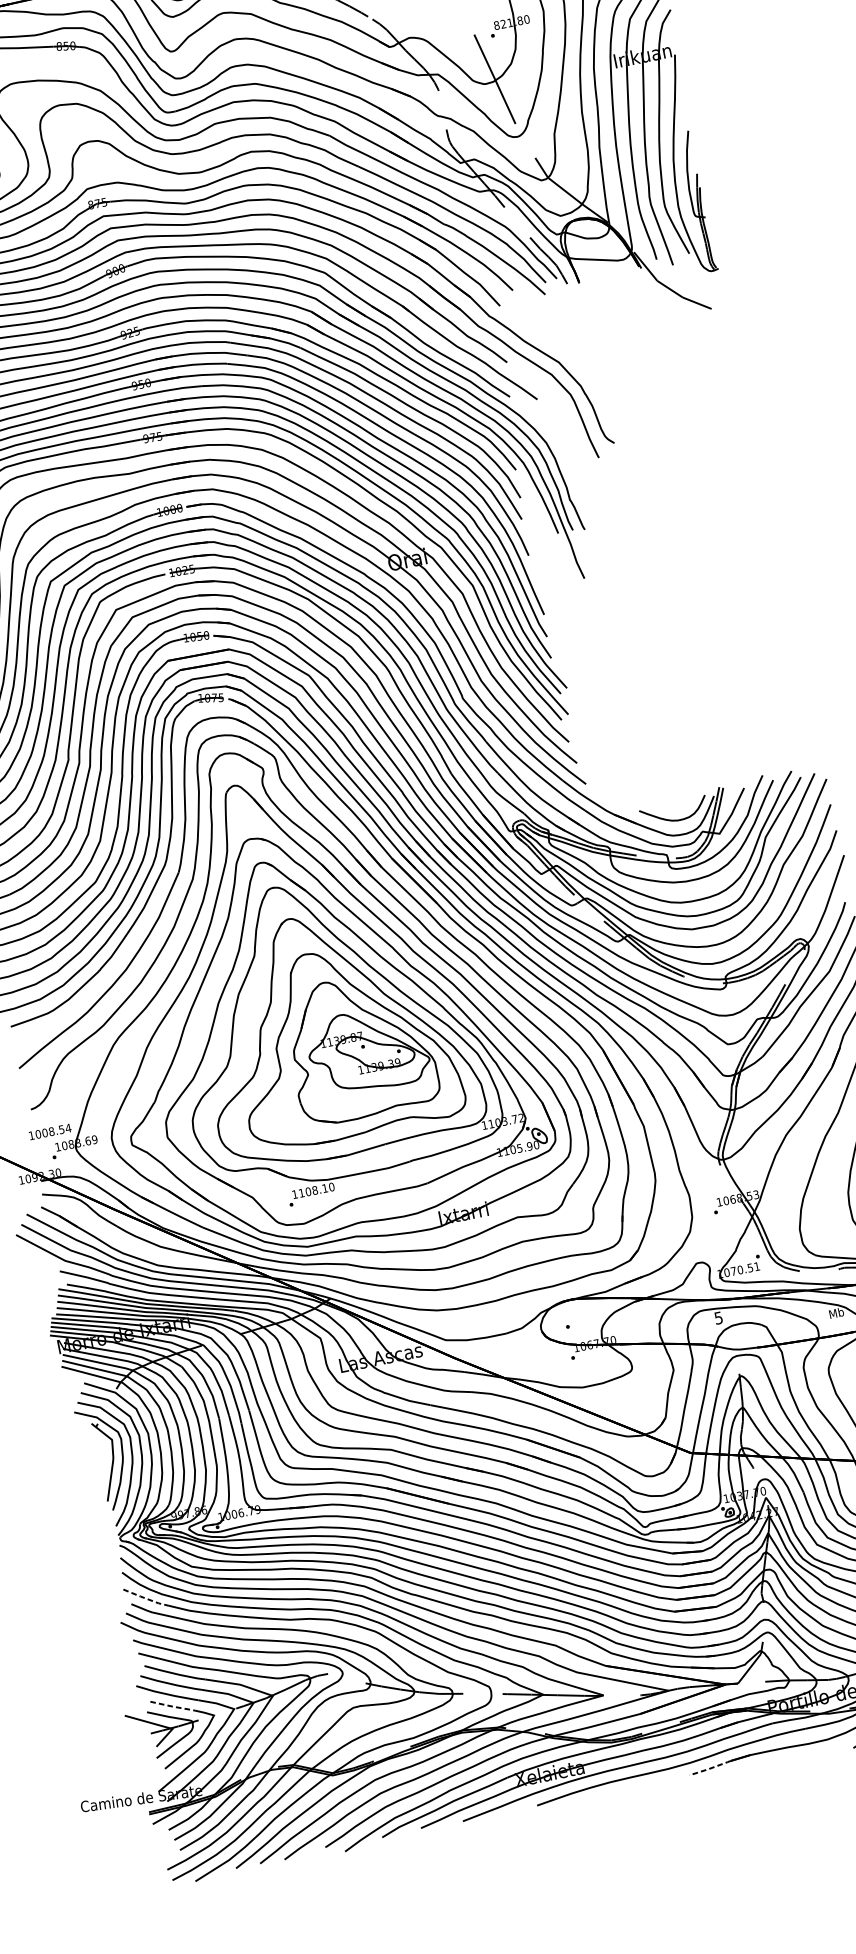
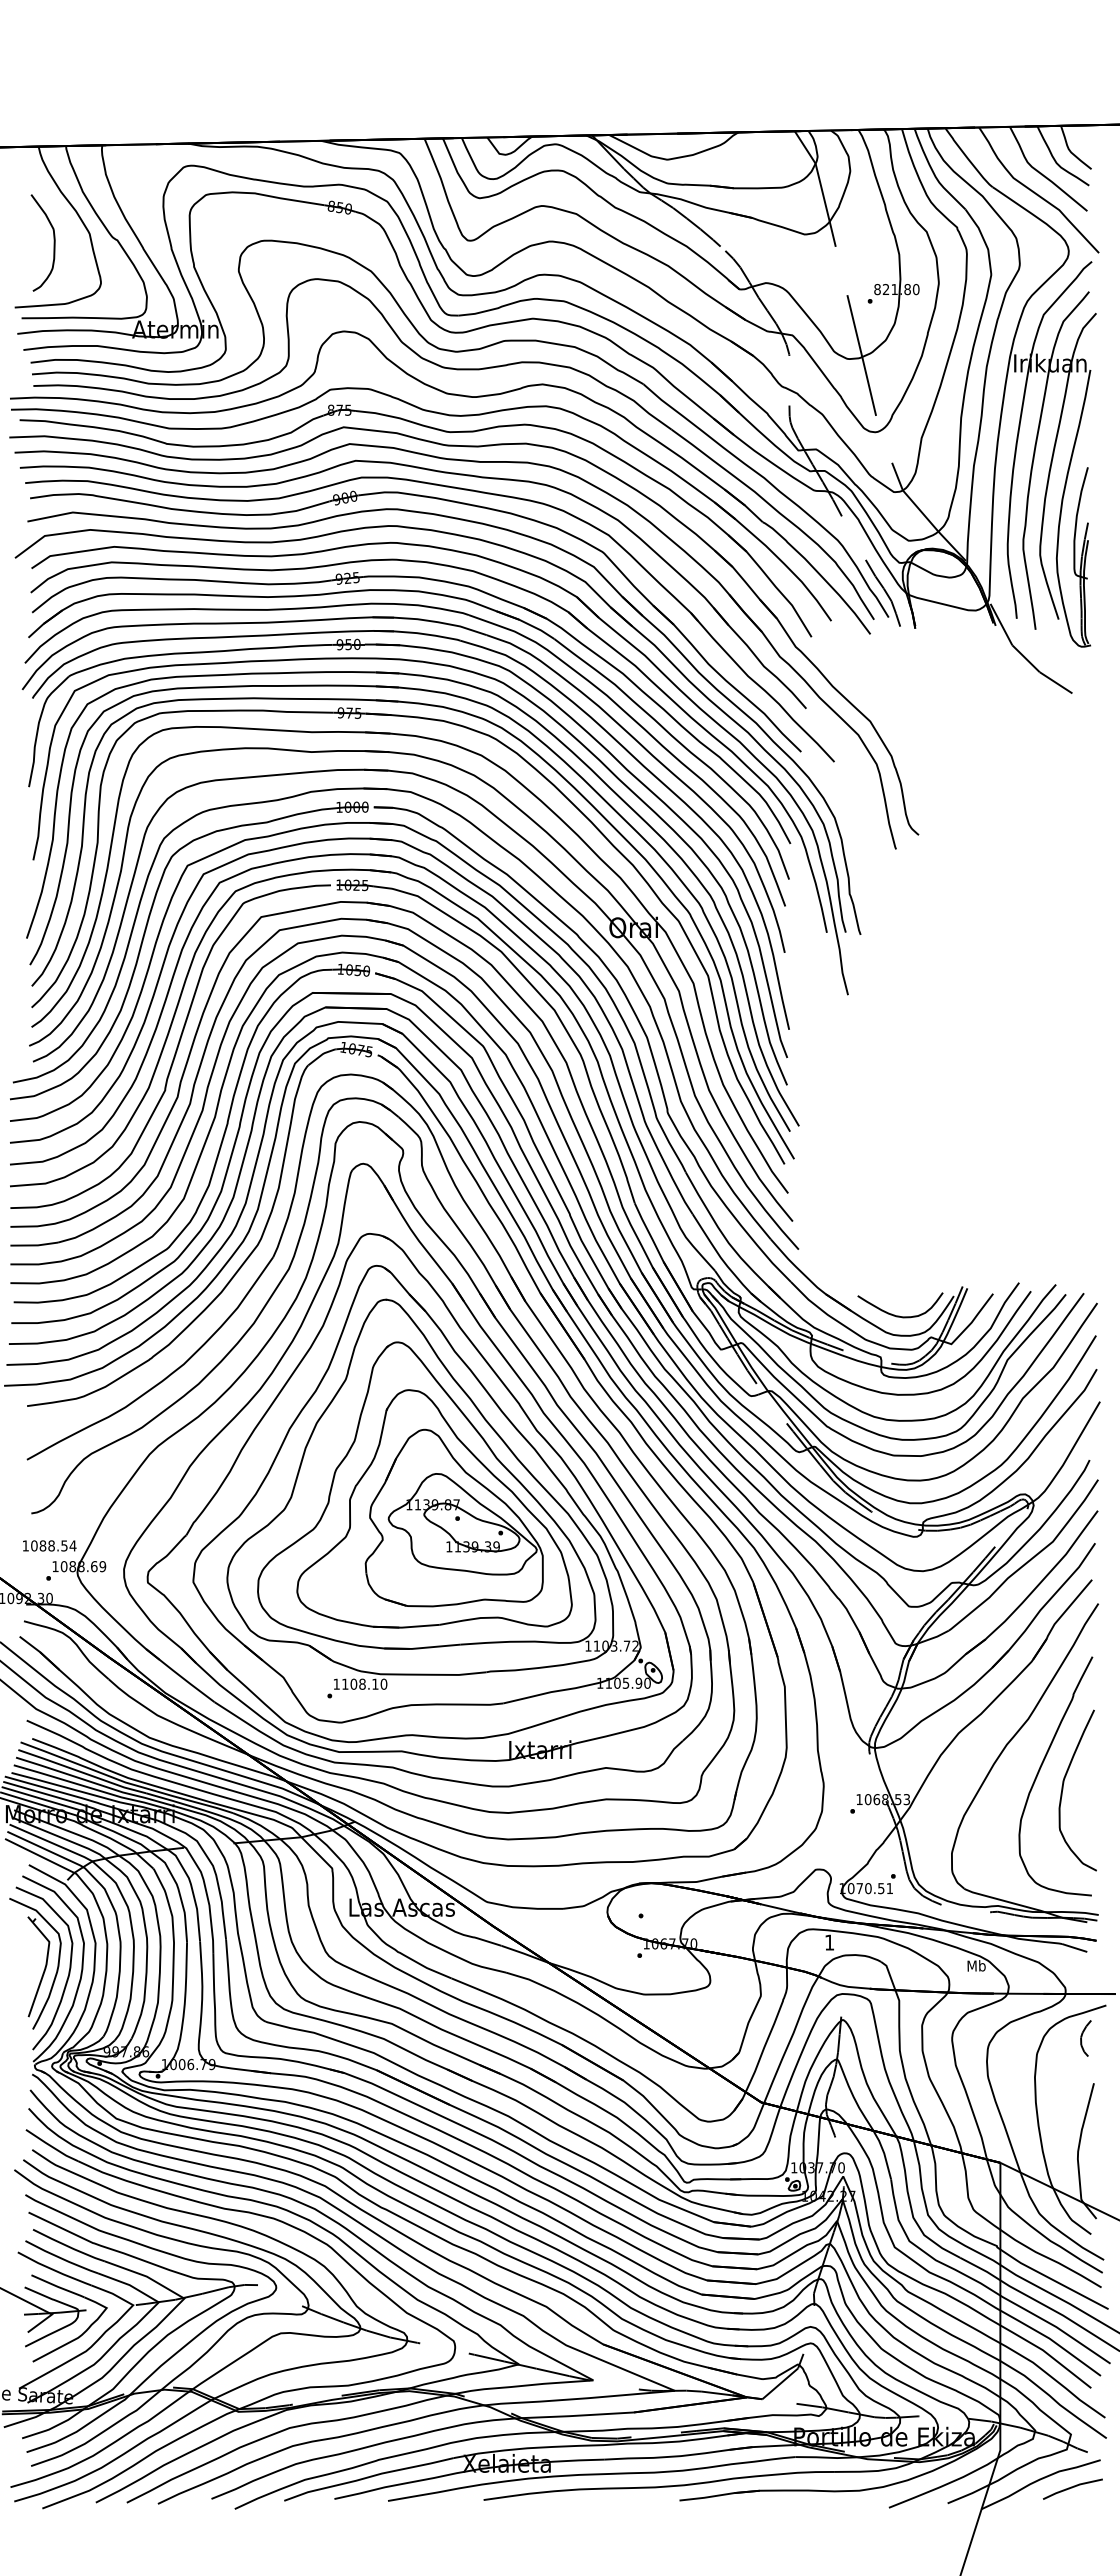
text: (44, 1132) -> (42, 1545), 1008.54 -> 1088.54
text: (718, 1318) -> (829, 1942), 5 -> 1
line: (146, 1598) -> (52, 2146), dashed -> solid
line: (173, 1707) -> (58, 2287), dashed -> solid
line: (710, 1768) -> (707, 2497), dashed -> solid

